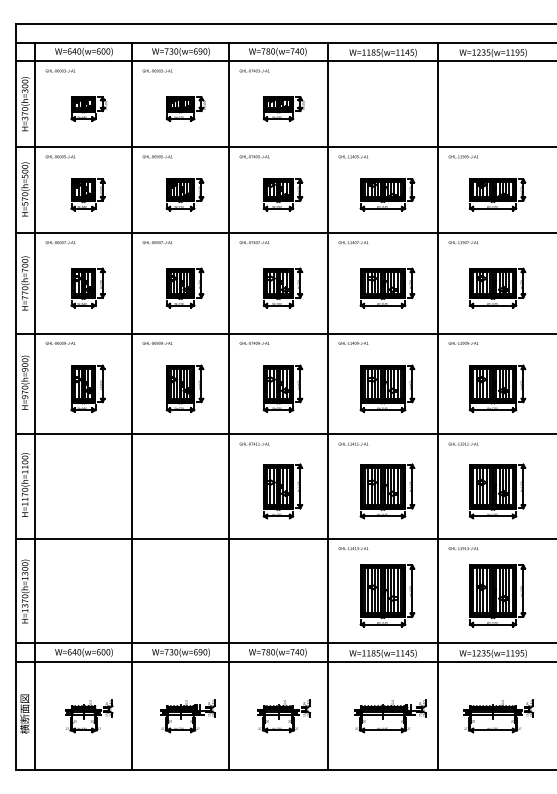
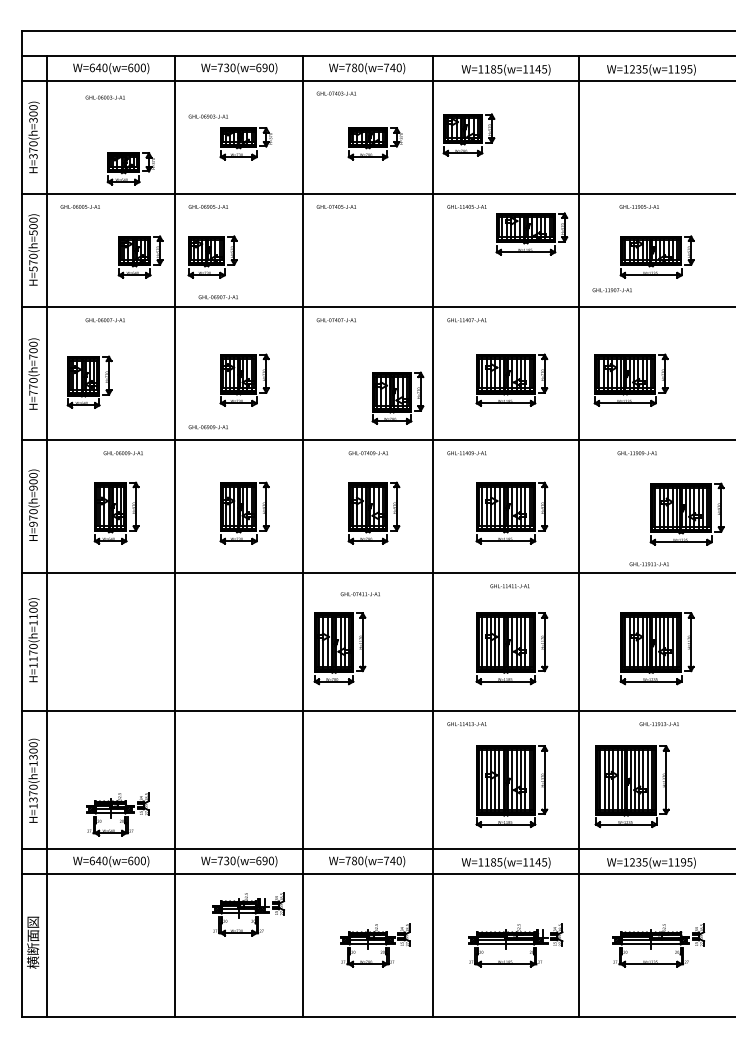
text: (59, 70) -> (104, 97), moved
text: (156, 70) -> (207, 116), moved
part: (88, 108) -> (130, 168), moved
text: (462, 156) -> (638, 206), moved
part: (87, 194) -> (140, 256), moved
part: (184, 194) -> (212, 256), moved
part: (282, 194) -> (468, 134), moved
part: (387, 194) -> (531, 233), moved
text: (59, 242) -> (104, 320), moved
text: (156, 242) -> (217, 297), moved
text: (462, 242) -> (611, 290), moved
part: (87, 287) -> (89, 381), moved
part: (282, 287) -> (397, 397), moved
part: (497, 287) -> (630, 379), moved
text: (59, 343) -> (122, 453), moved
text: (156, 343) -> (207, 427), moved
text: (253, 343) -> (367, 453), moved
text: (462, 343) -> (636, 453), moved
part: (497, 388) -> (686, 513), moved
text: (253, 444) -> (359, 594), moved
text: (353, 444) -> (509, 586), moved
text: (462, 444) -> (648, 564), moved
part: (282, 491) -> (339, 648), moved
text: (462, 548) -> (658, 724), moved
part: (497, 595) -> (631, 786), moved
part: (88, 716) -> (117, 814), moved
part: (187, 716) -> (248, 914), moved

